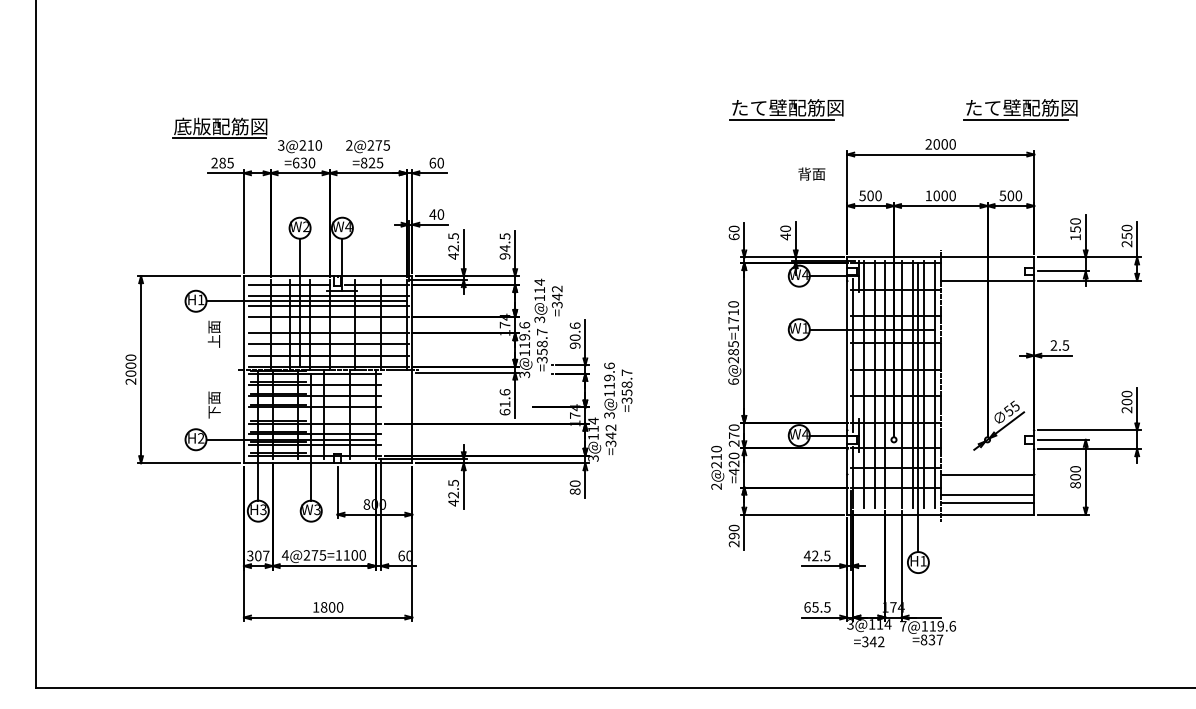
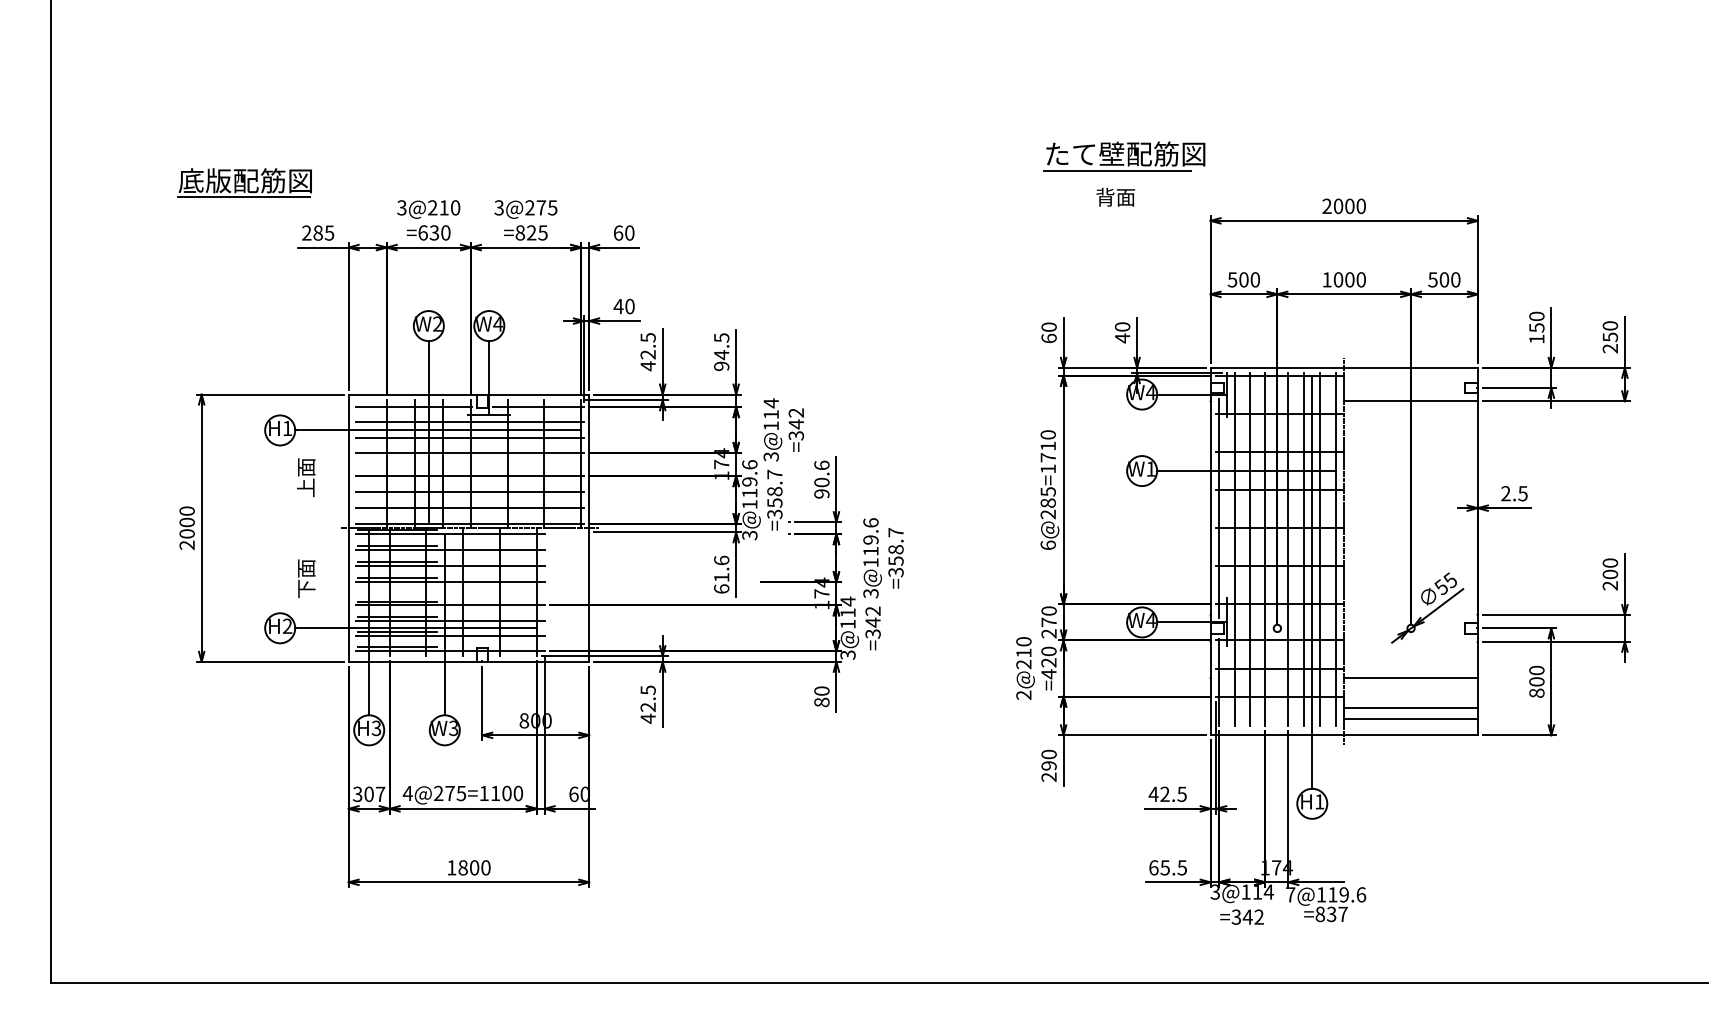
part: (1020, 109) -> (1458, 156), removed
part: (219, 127) -> (243, 182), moved
text: (349, 145) -> (499, 207), 2@275 -> 3@275
text: (811, 173) -> (1115, 196), moved

